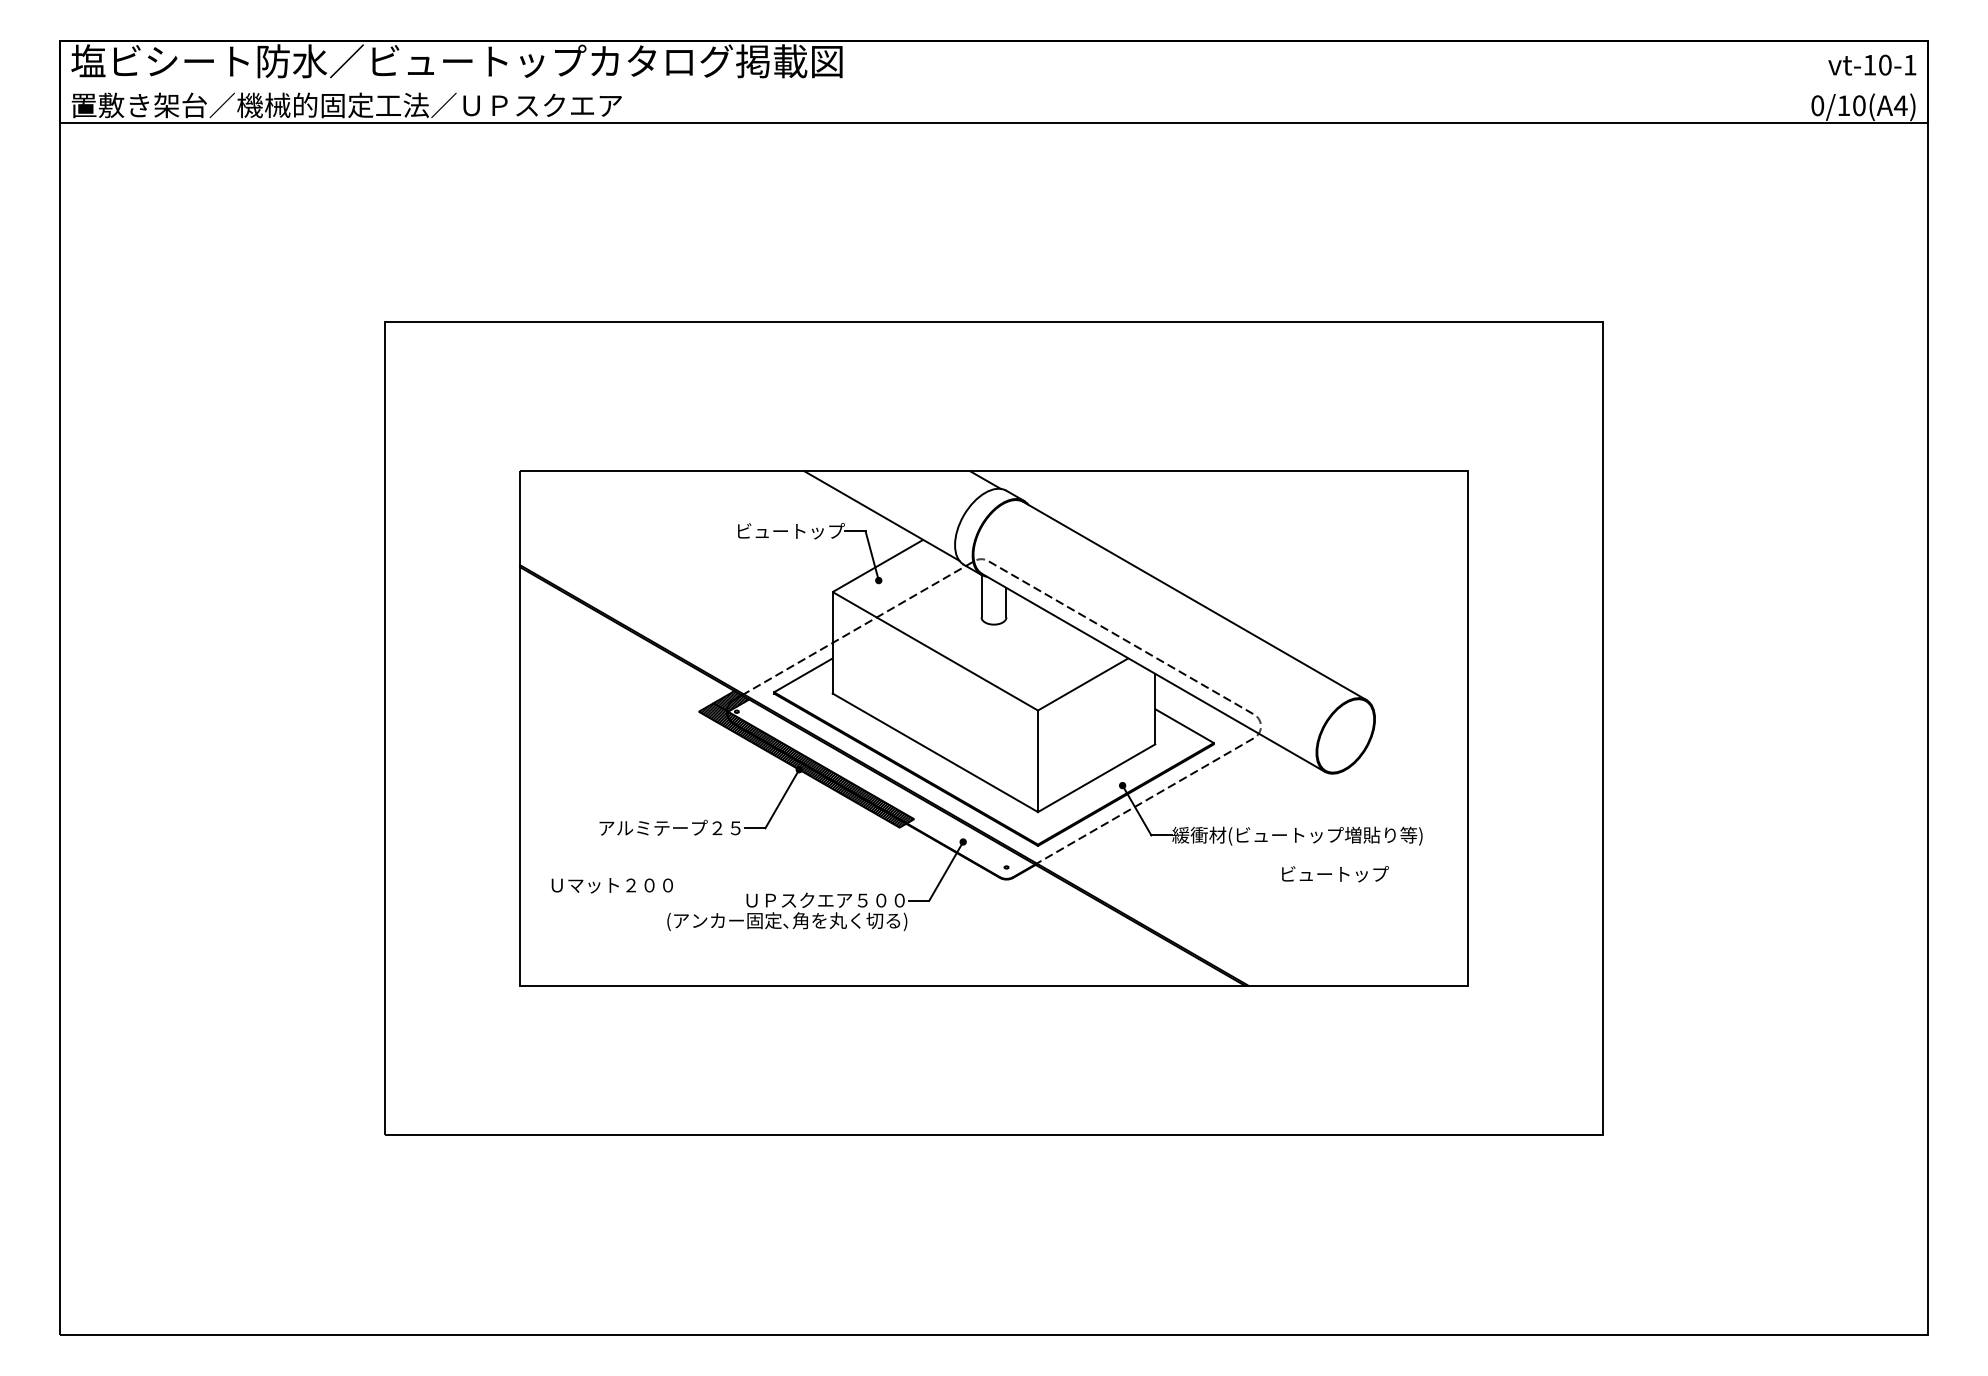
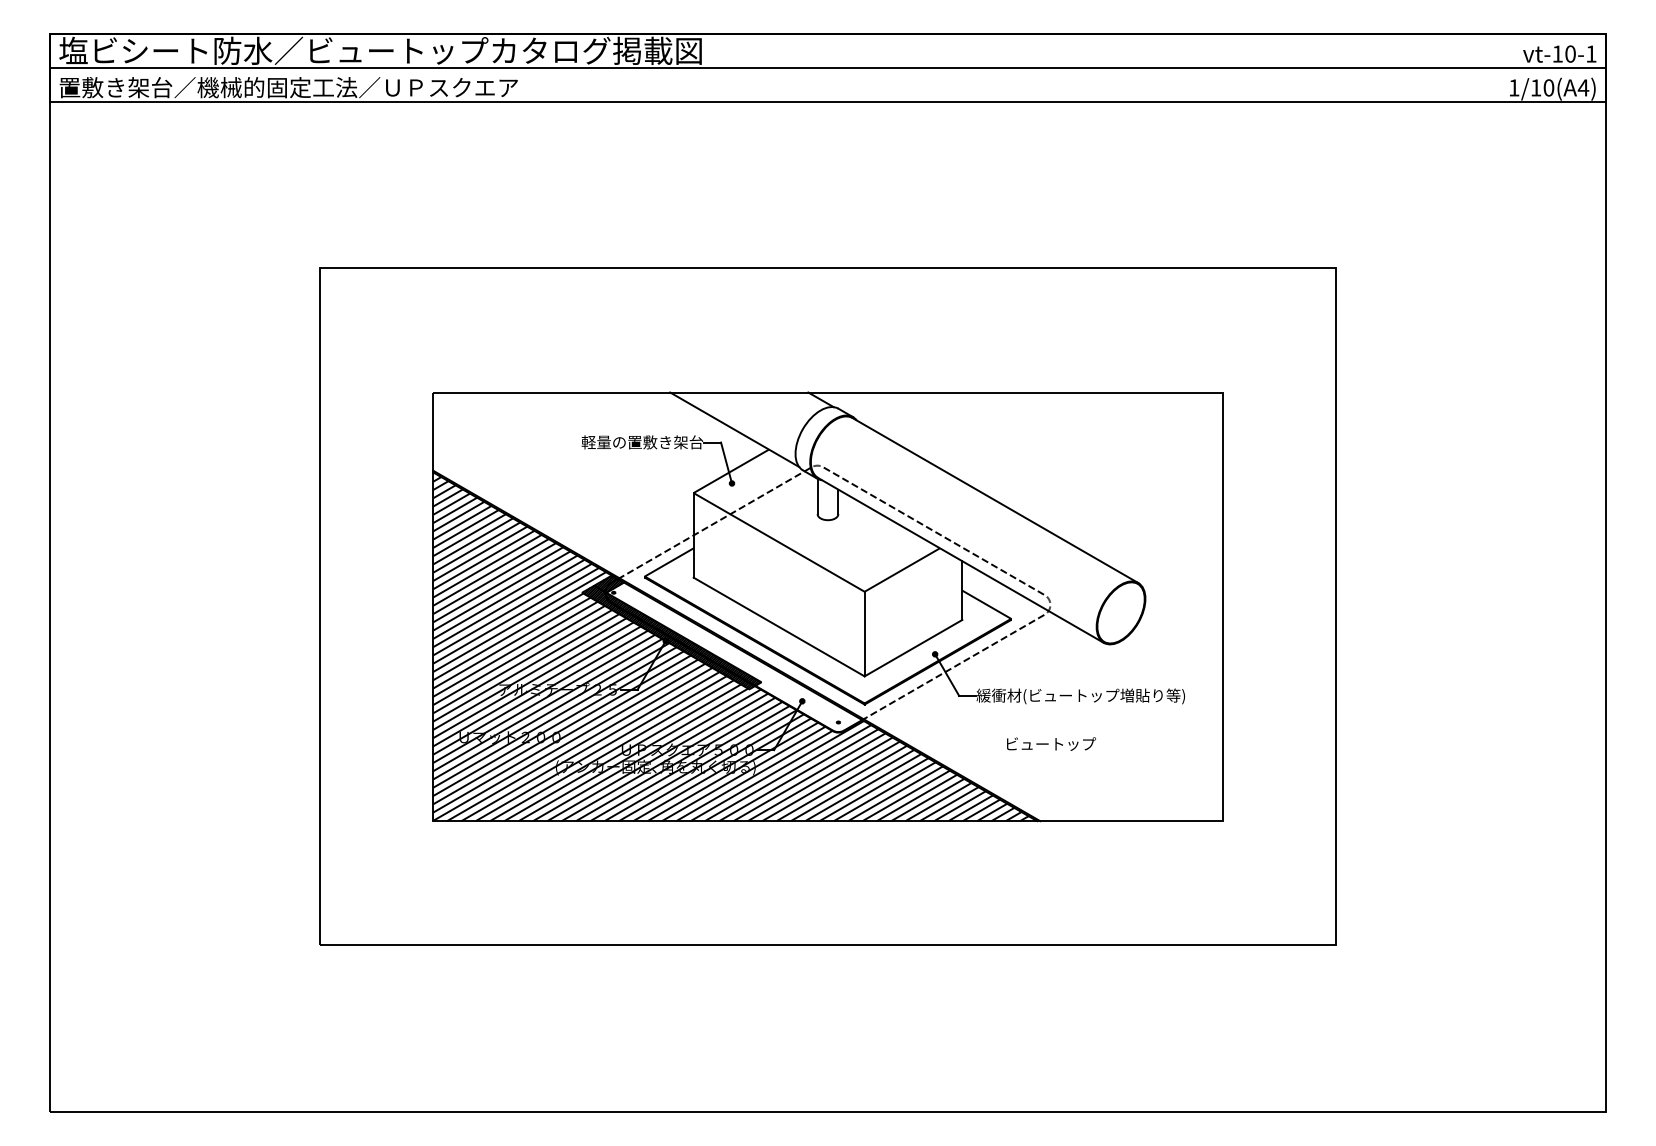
line: (993, 82) -> (827, 68), added
text: (1818, 105) -> (1514, 87), 0/10(A4) -> 1/10(A4)
text: (771, 531) -> (642, 442), ビュートップ -> 軽量の置敷き架台
hatch: (881, 776) -> (734, 646), added
text: (1335, 873) -> (1051, 743), moved

